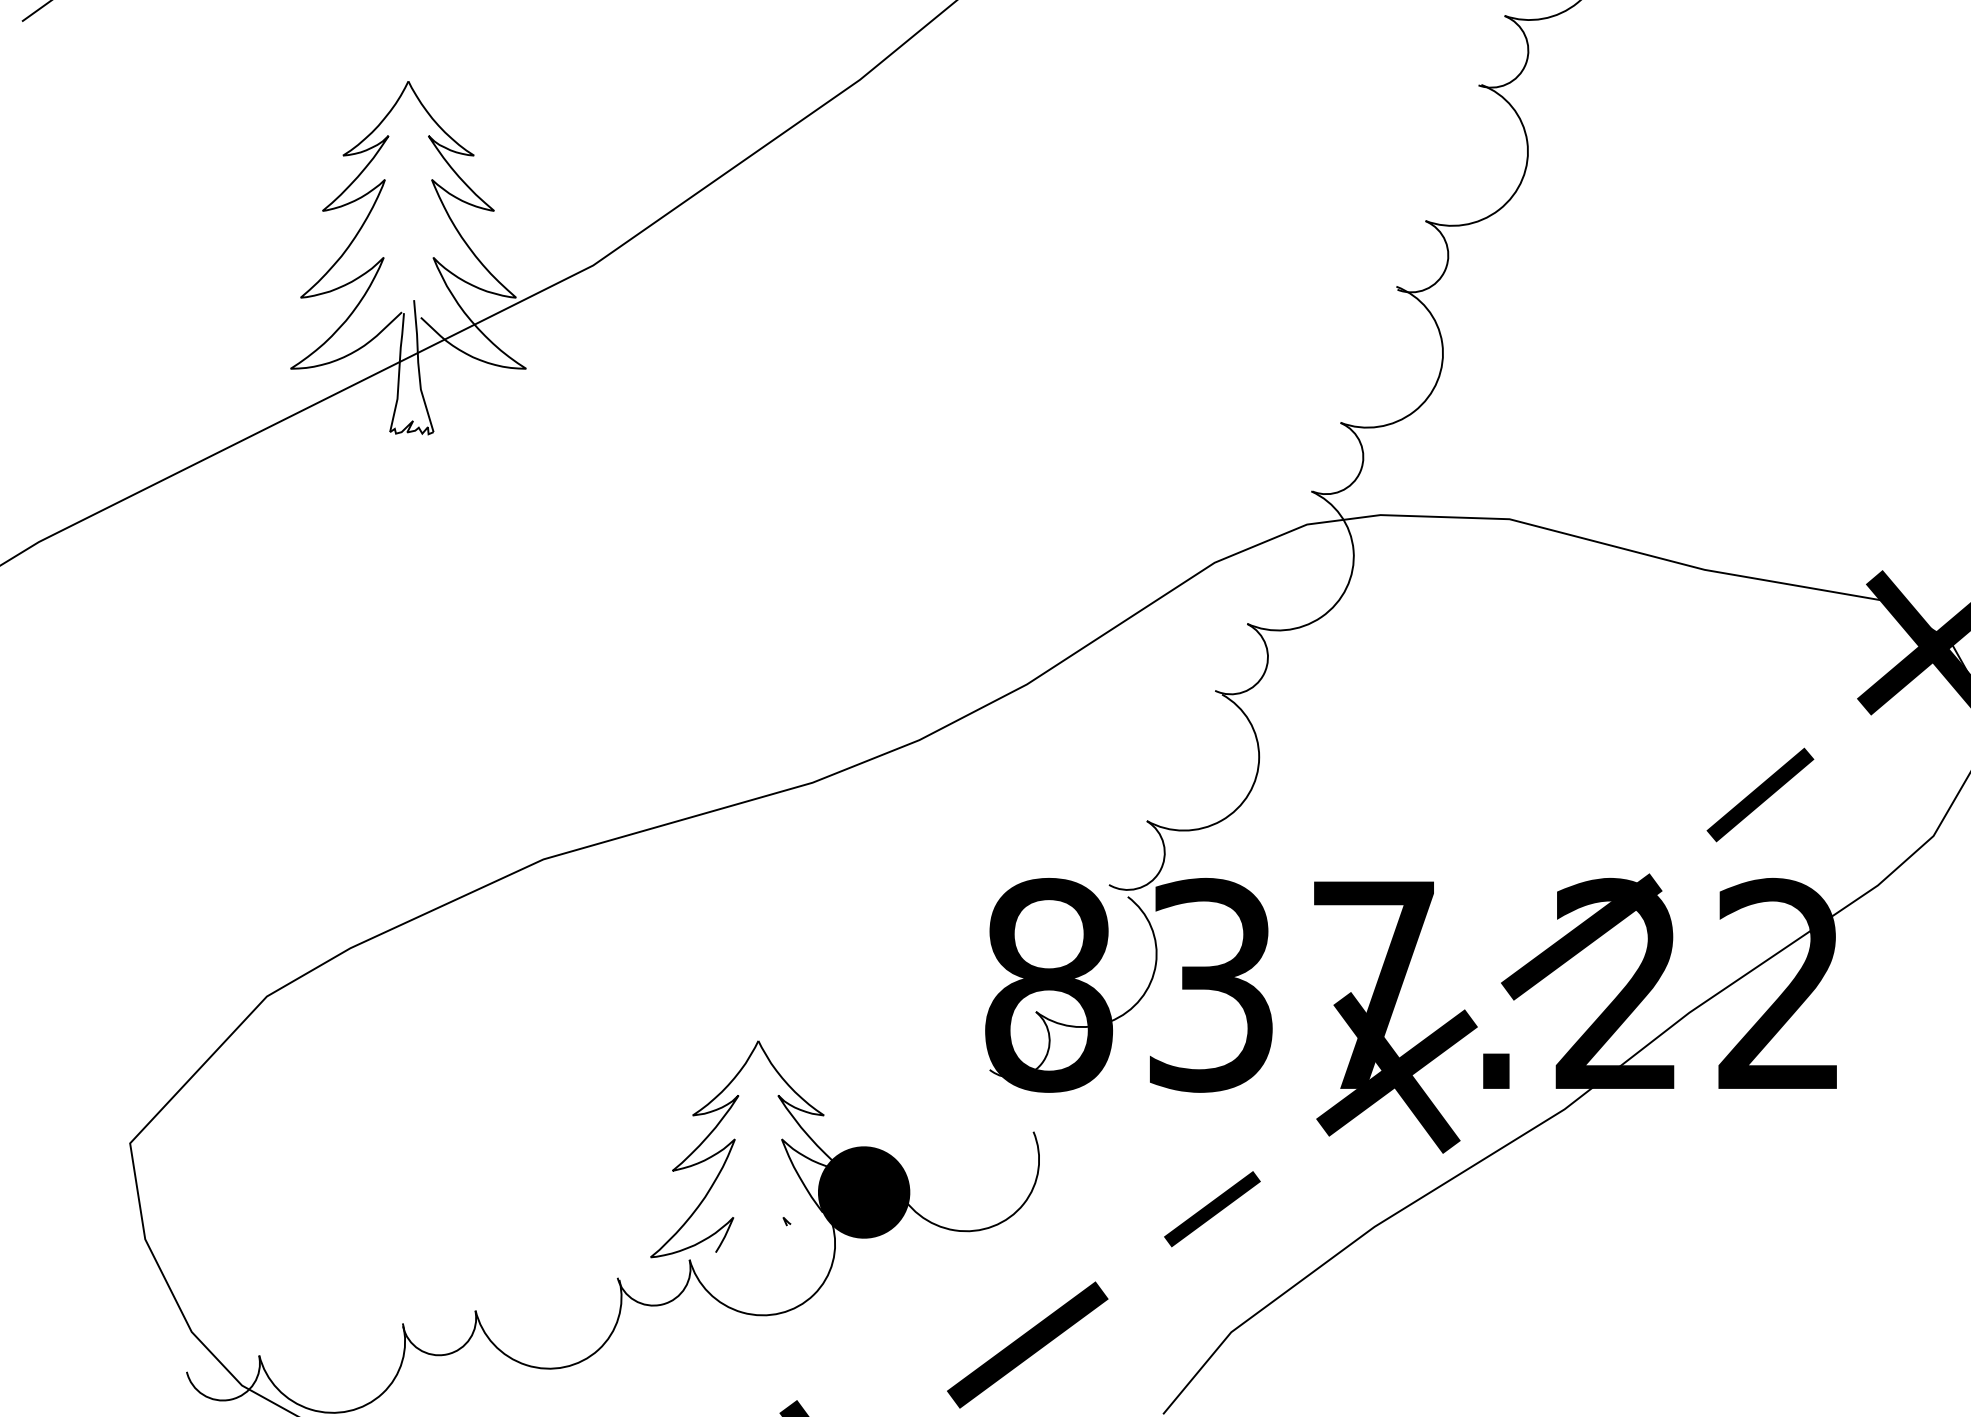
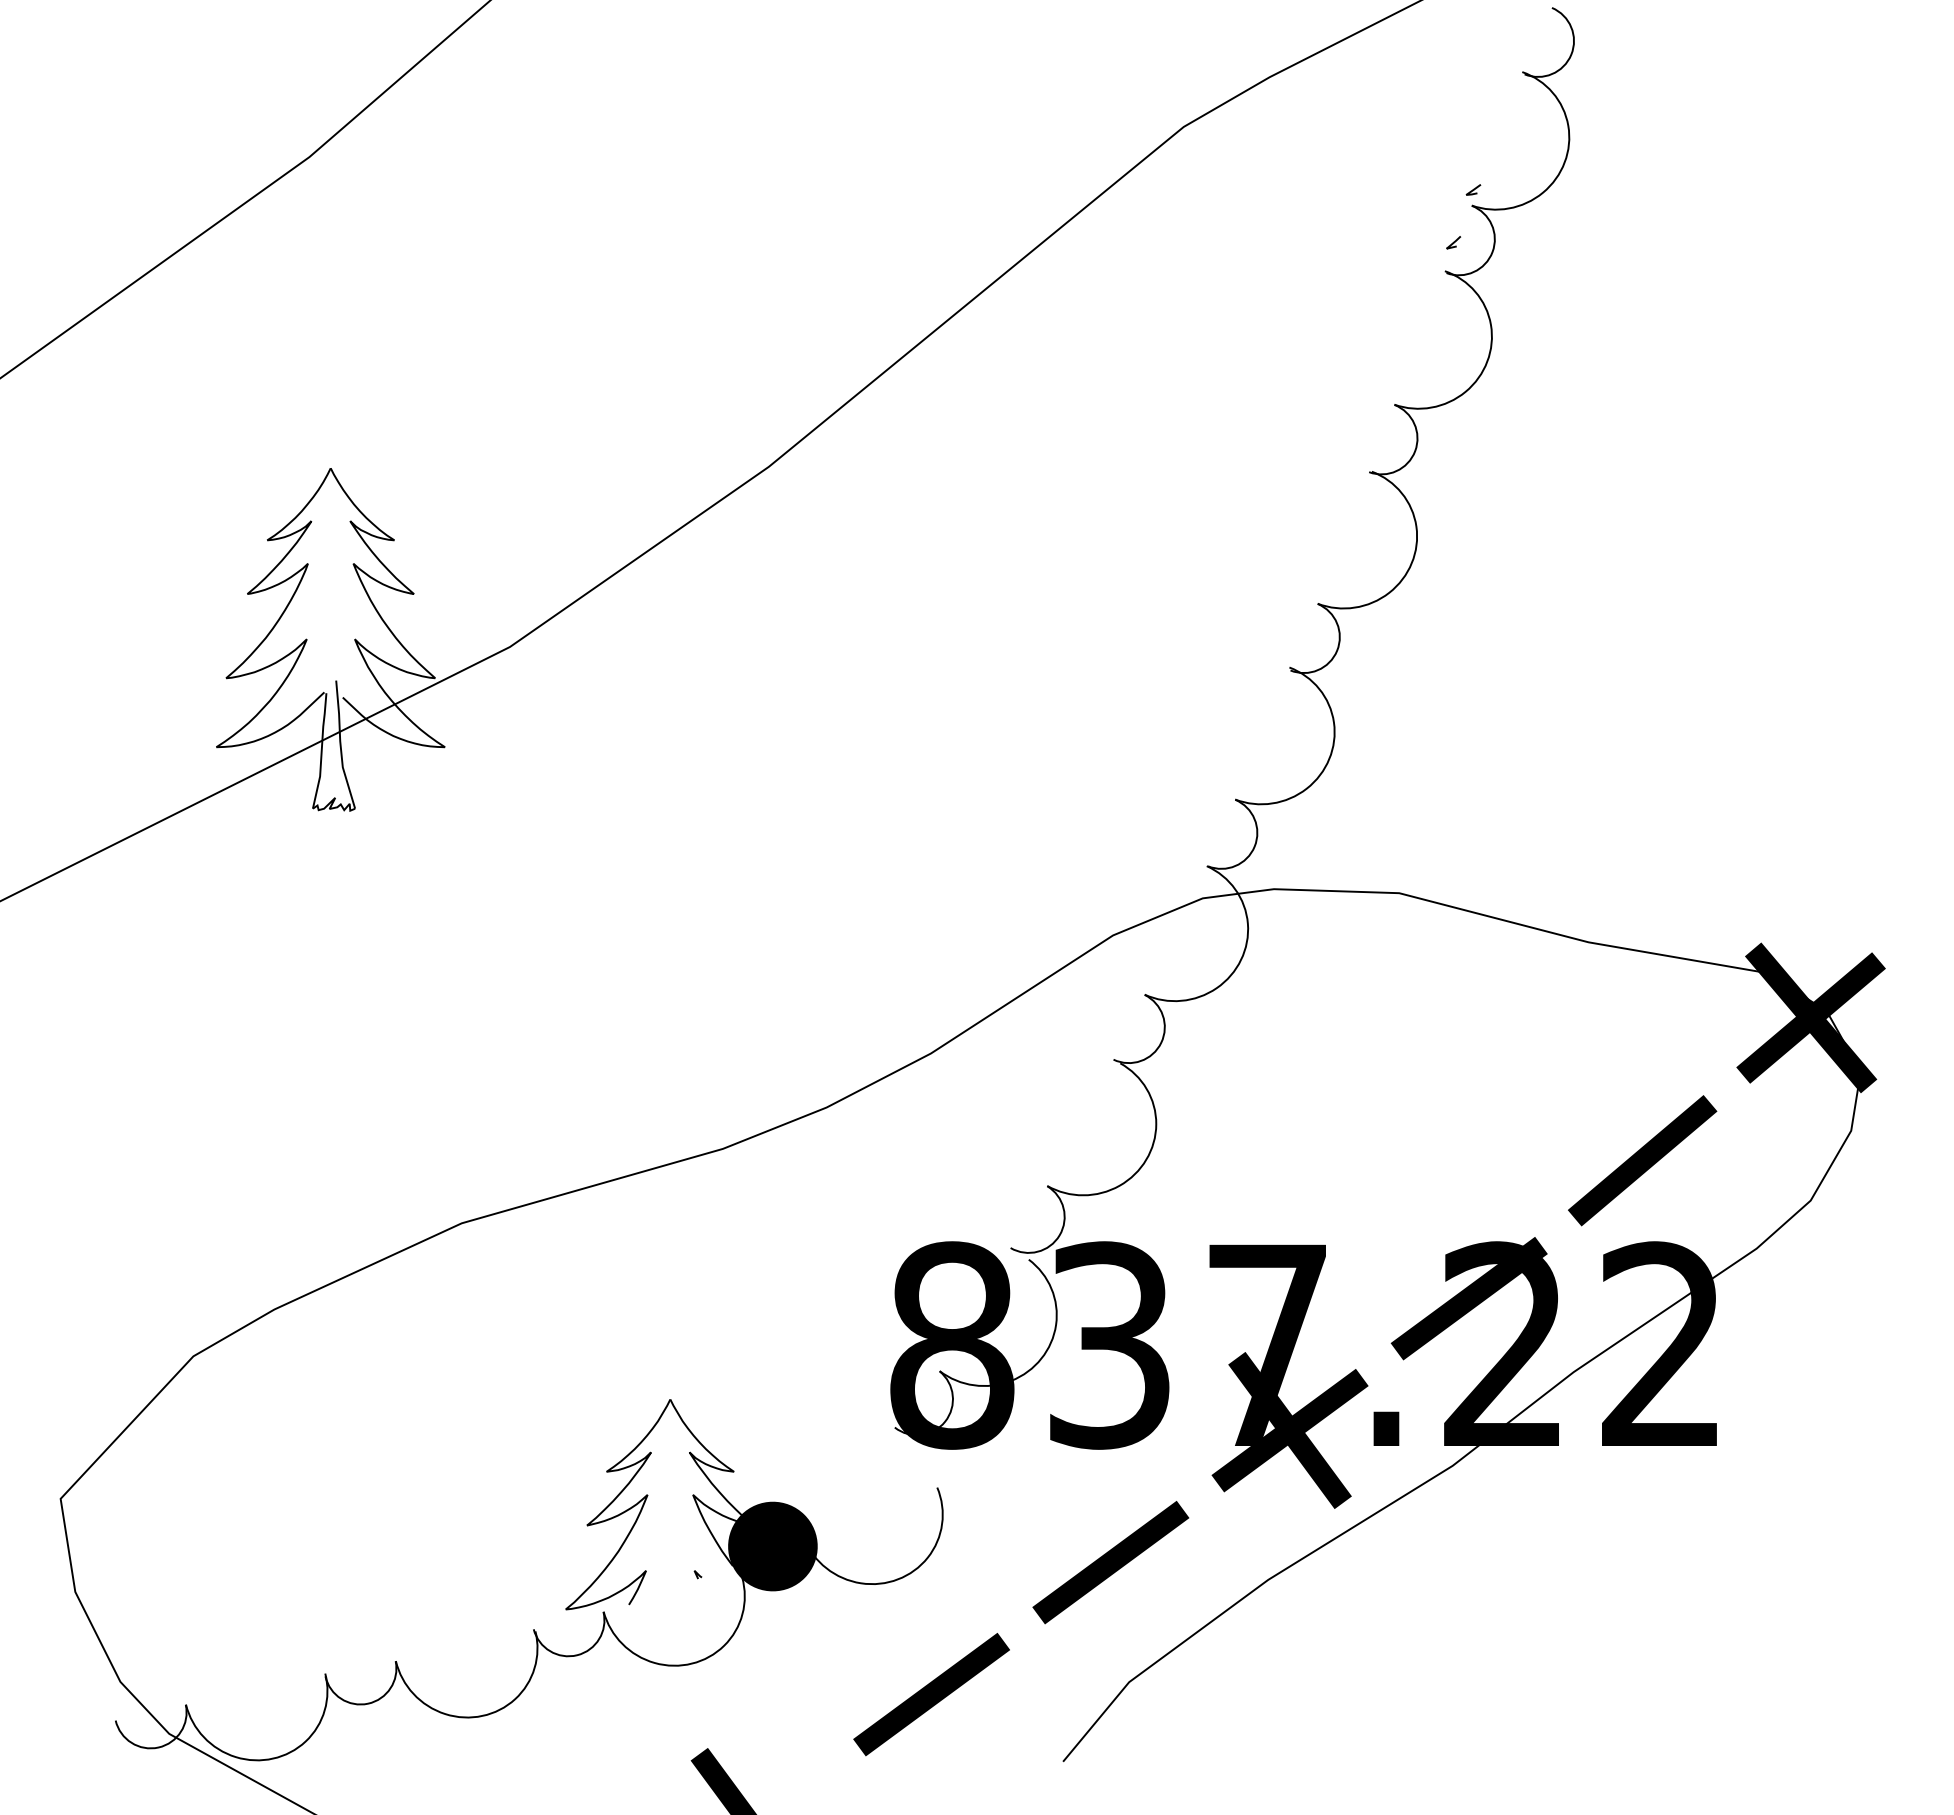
part: (1760, 794) -> (1642, 1160), size x1.43
part: (1212, 1208) -> (1110, 1562), size x1.67

